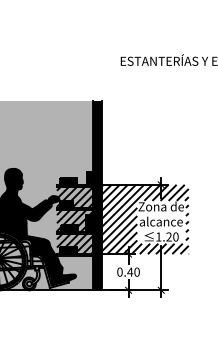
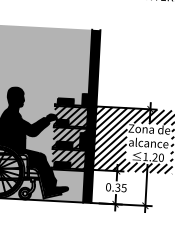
text: (133, 271) -> (120, 187), 0.40 -> 0.35

